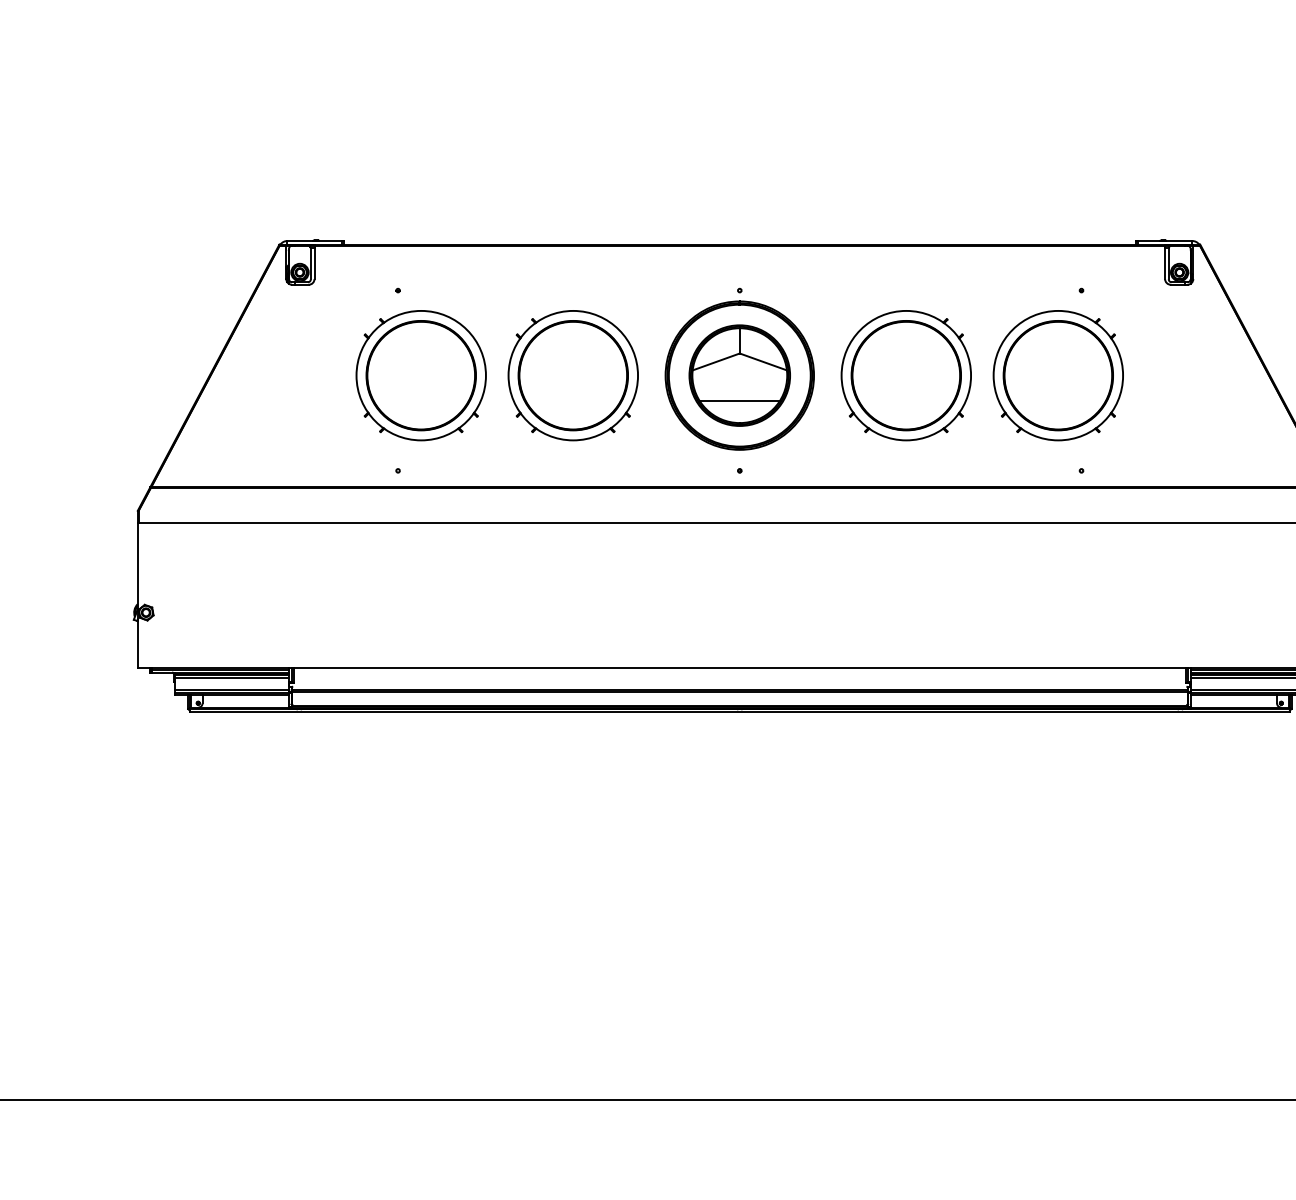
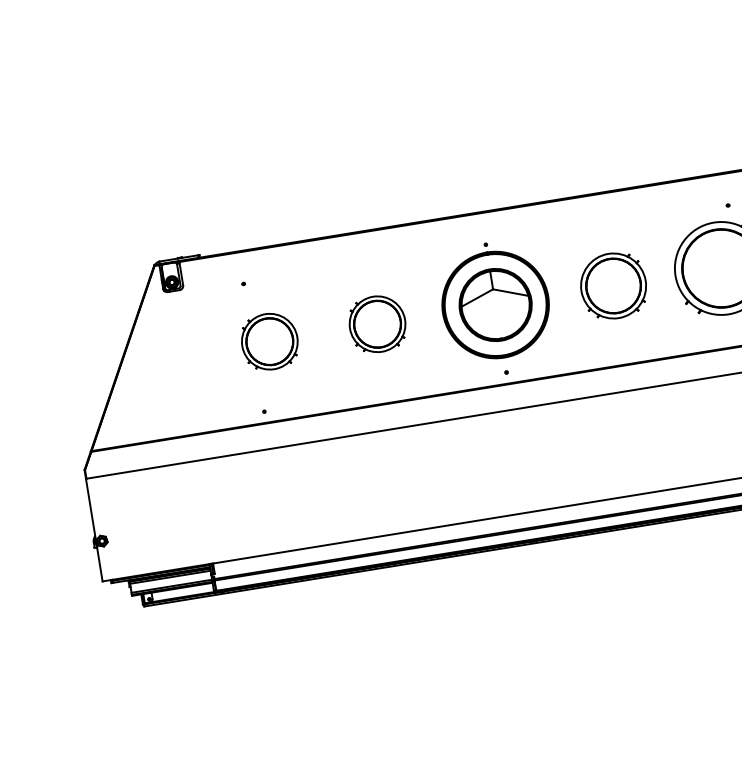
part: (420, 375) -> (269, 341), size x0.6
part: (572, 375) -> (377, 324), size x0.6
part: (905, 375) -> (613, 285), size x0.7
line: (739, 400) -> (498, 322), removed

